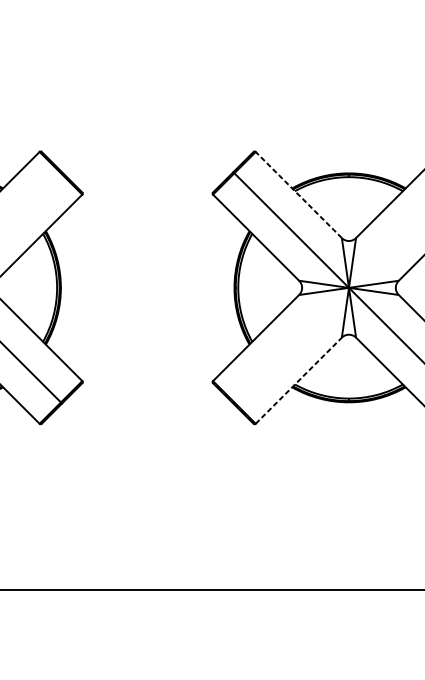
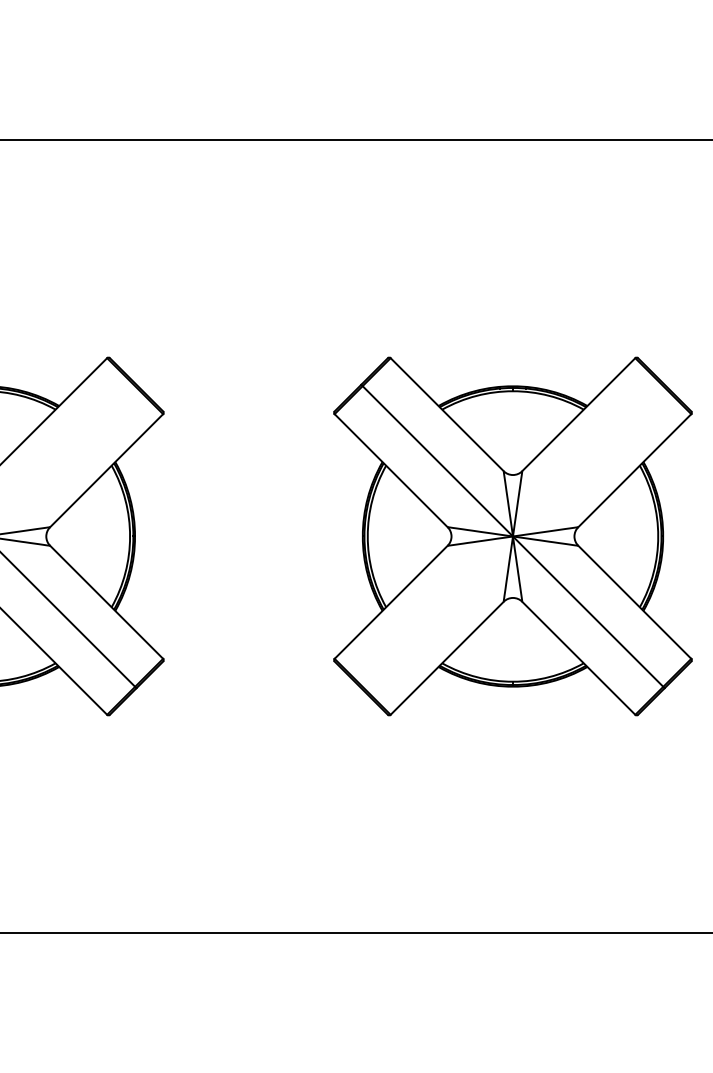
line: (299, 194) -> (447, 414), dashed -> solid
line: (299, 380) -> (447, 658), dashed -> solid

